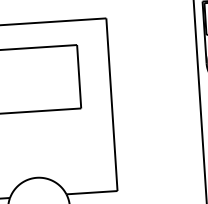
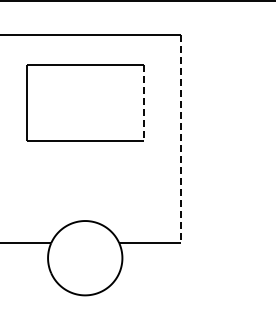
line: (79, 77) -> (143, 103), solid -> dashed
line: (111, 105) -> (180, 139), solid -> dashed

